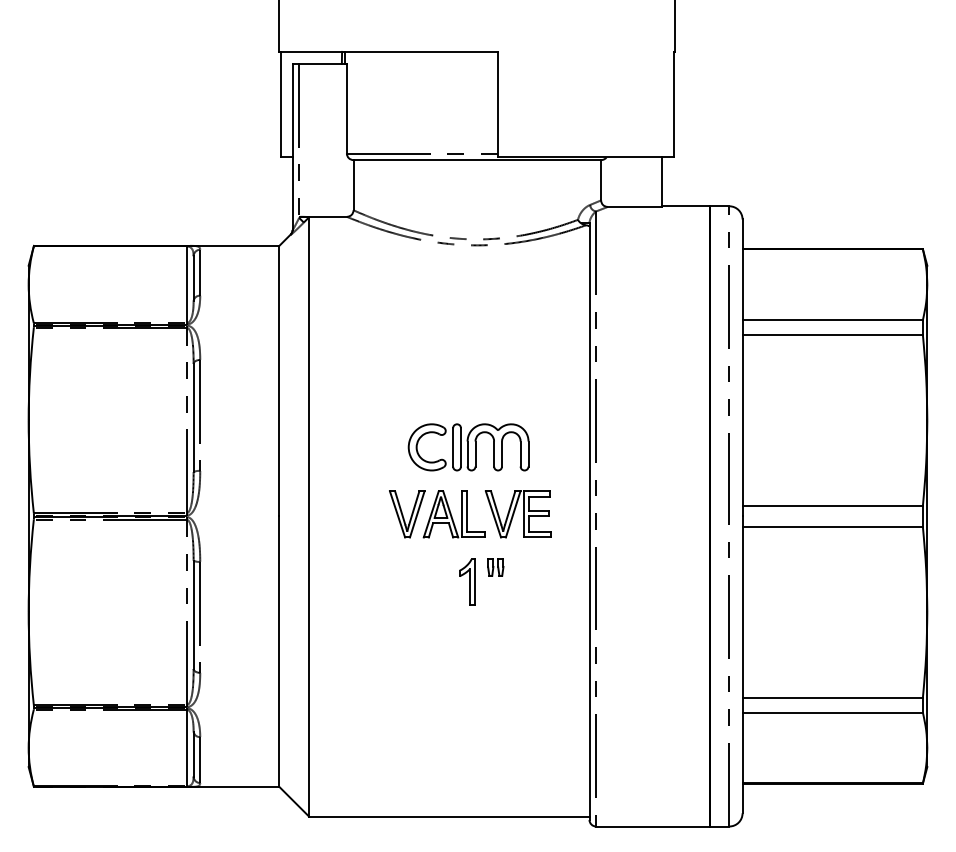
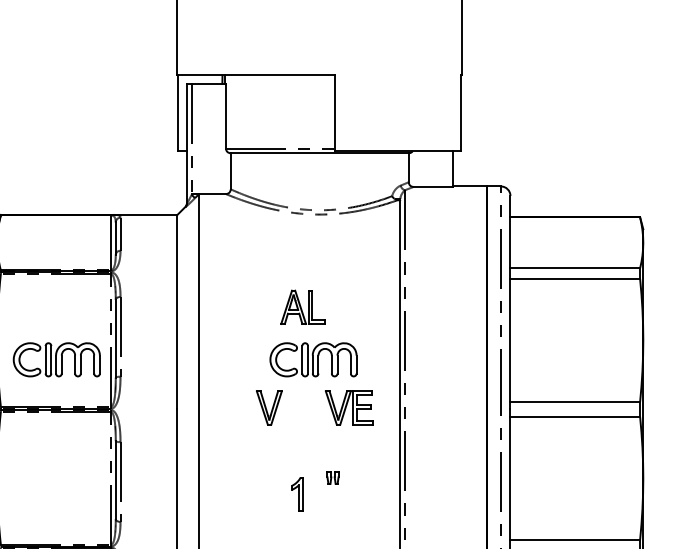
part: (111, 447) -> (56, 359), added
part: (453, 514) -> (302, 307), moved
part: (495, 567) -> (332, 477), moved
part: (467, 581) -> (297, 493), moved

